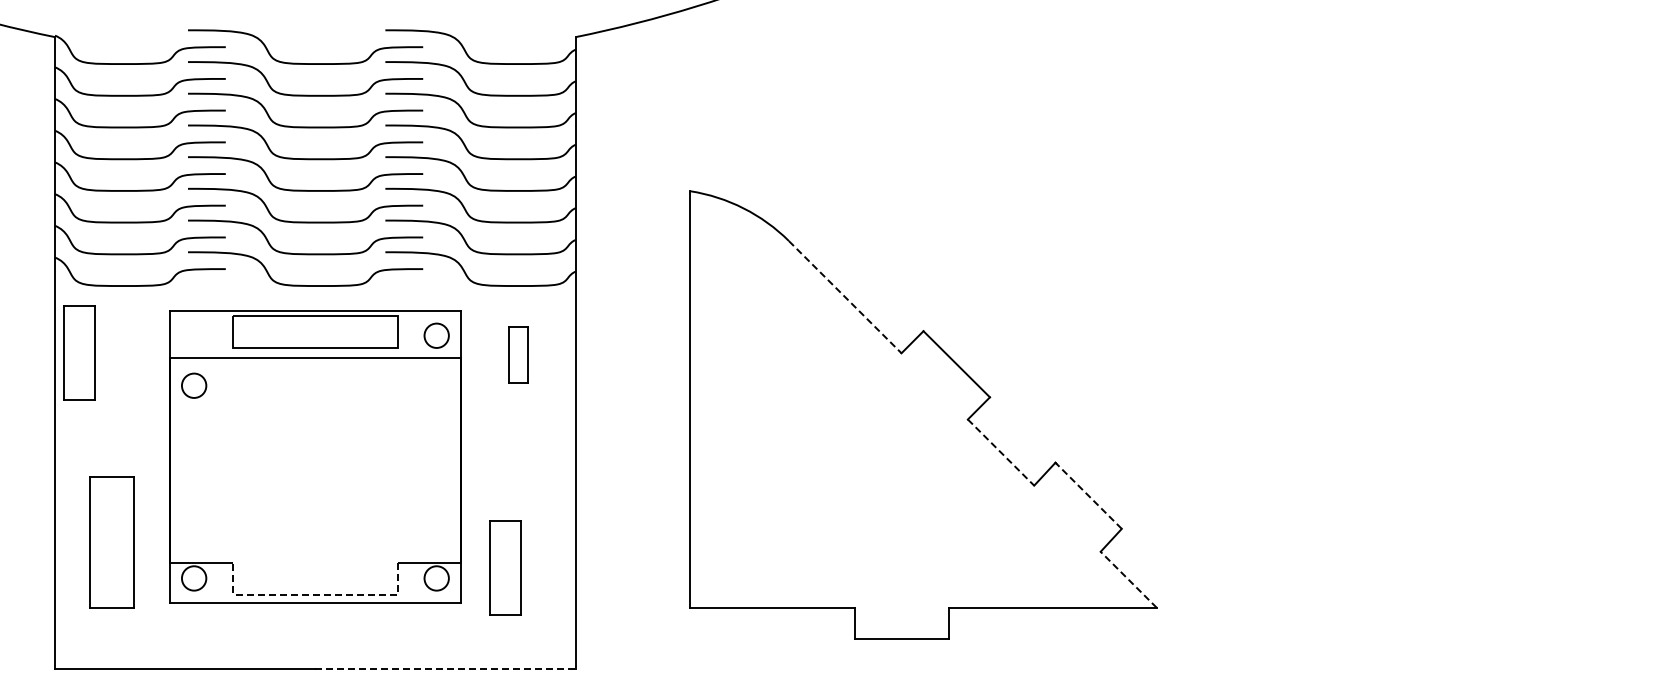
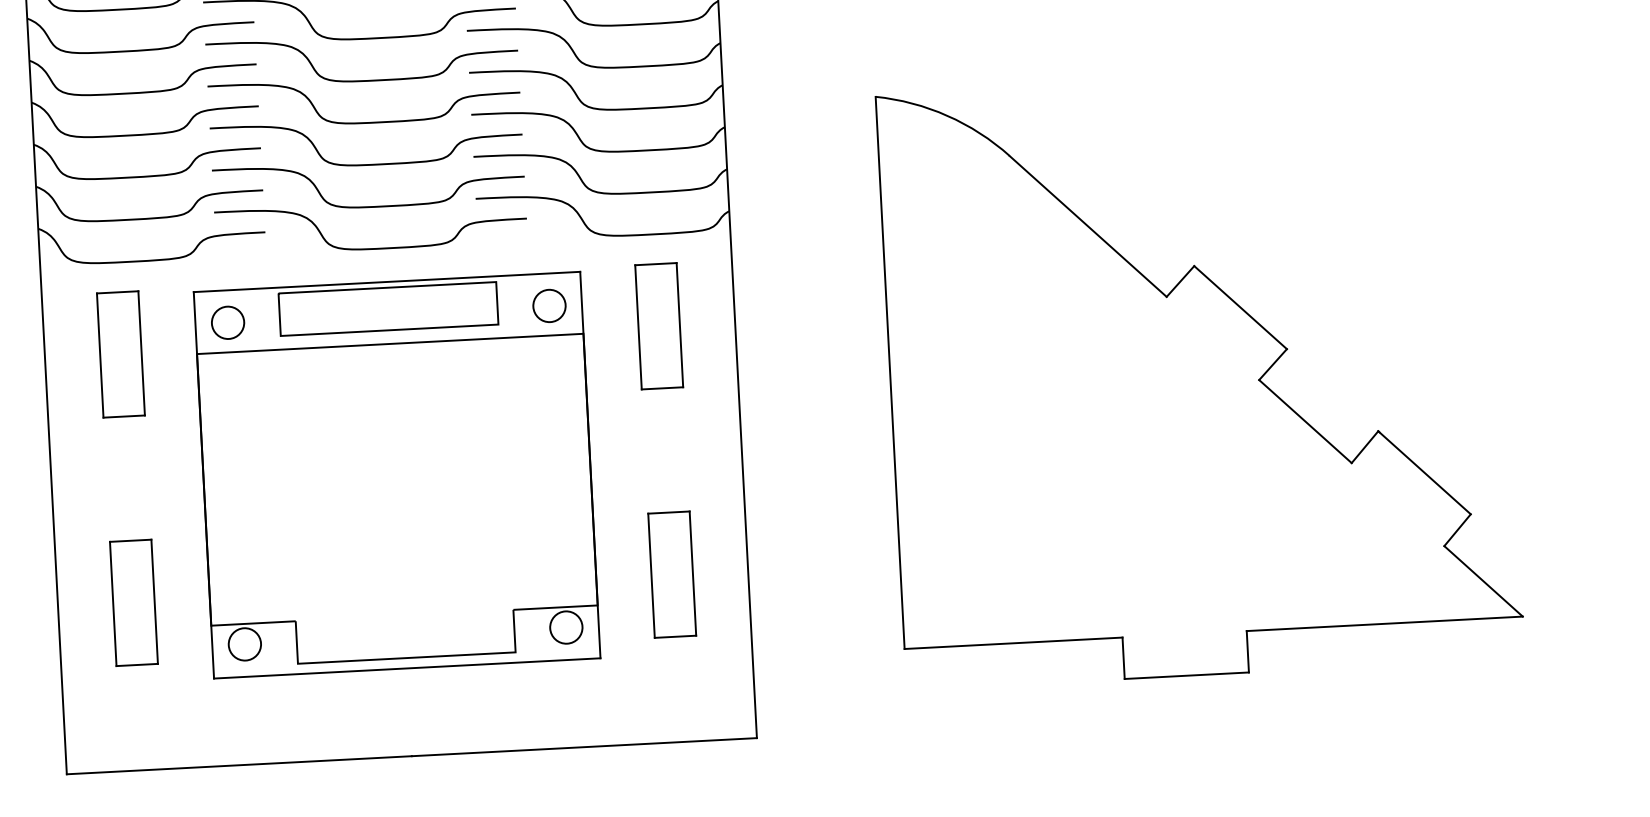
line: (845, 297) -> (1088, 226), dashed -> solid
part: (79, 352) -> (121, 353), moved
part: (518, 354) -> (659, 325), size x1.67
circle: (194, 385) -> (228, 322), moved
line: (1001, 452) -> (1306, 421), dashed -> solid
line: (1088, 495) -> (1424, 472), dashed -> solid
part: (112, 542) -> (134, 602), size x0.71
part: (505, 567) -> (672, 574), moved
line: (1128, 579) -> (1483, 580), dashed -> solid
line: (314, 595) -> (405, 658), dashed -> solid
line: (446, 669) -> (585, 747), dashed -> solid

